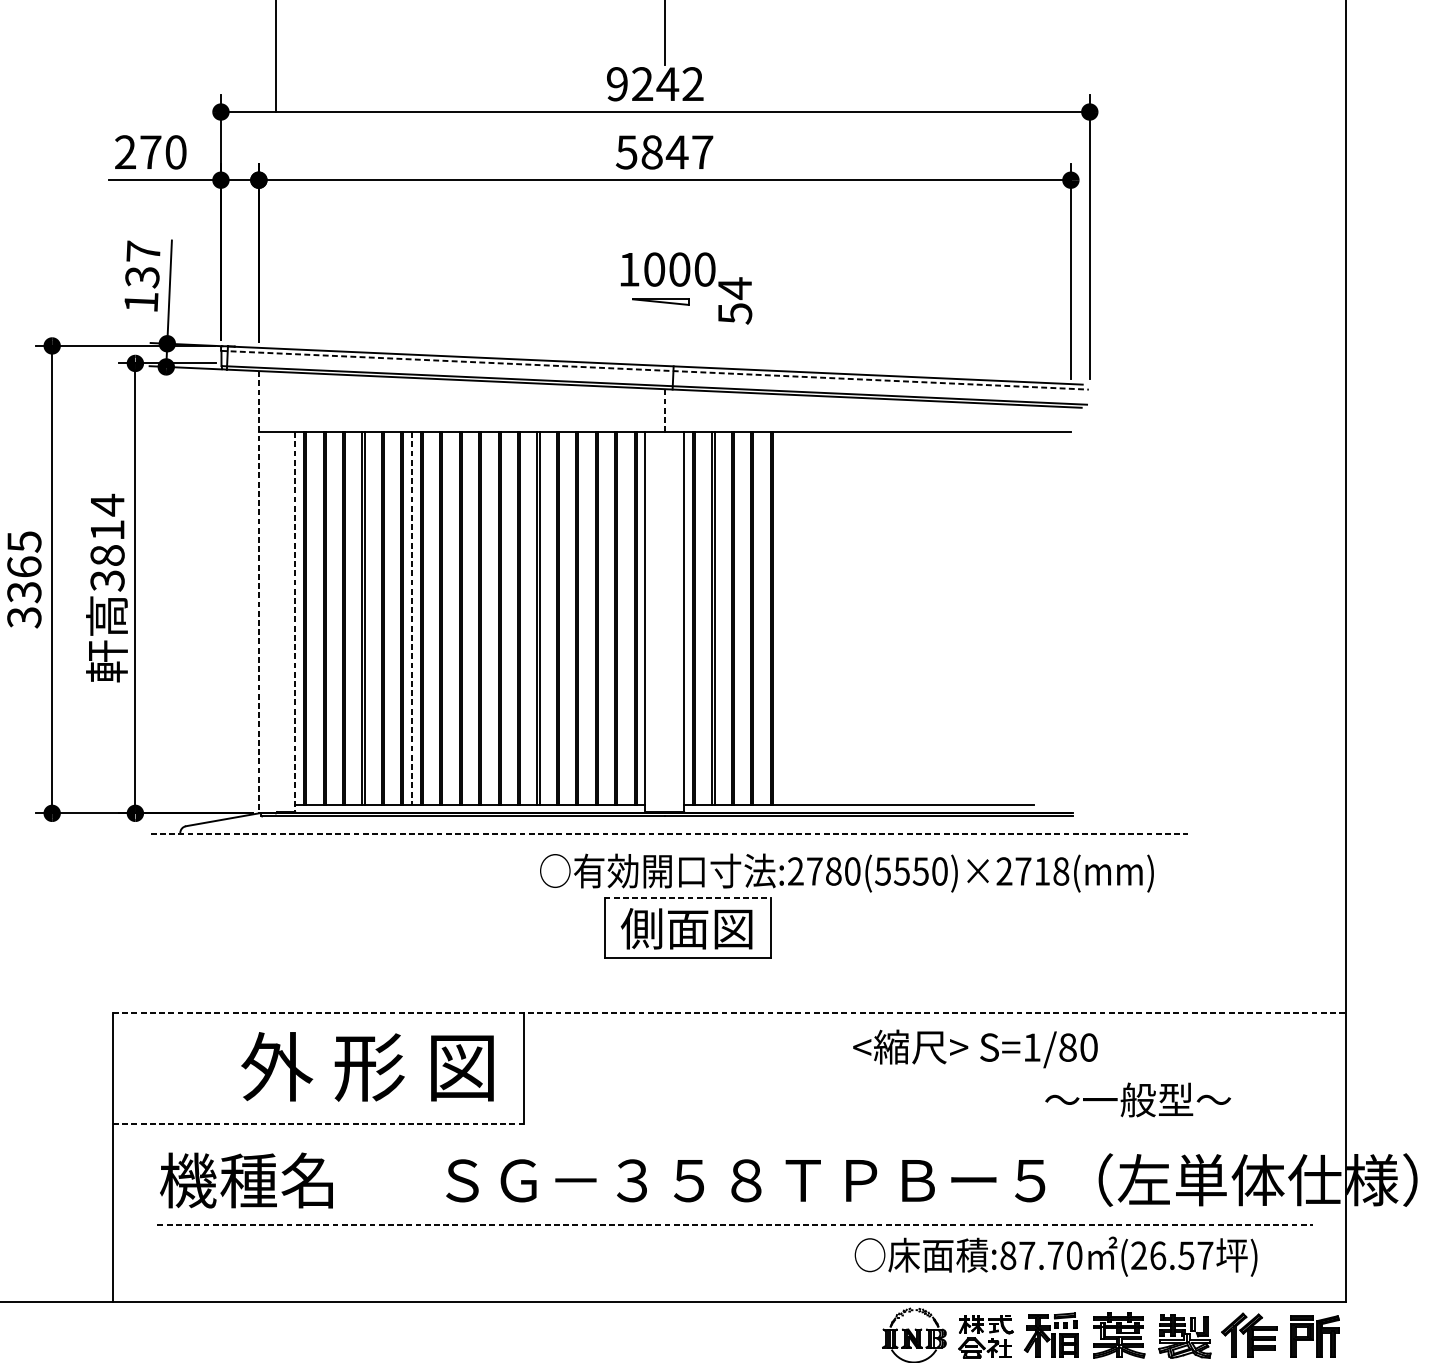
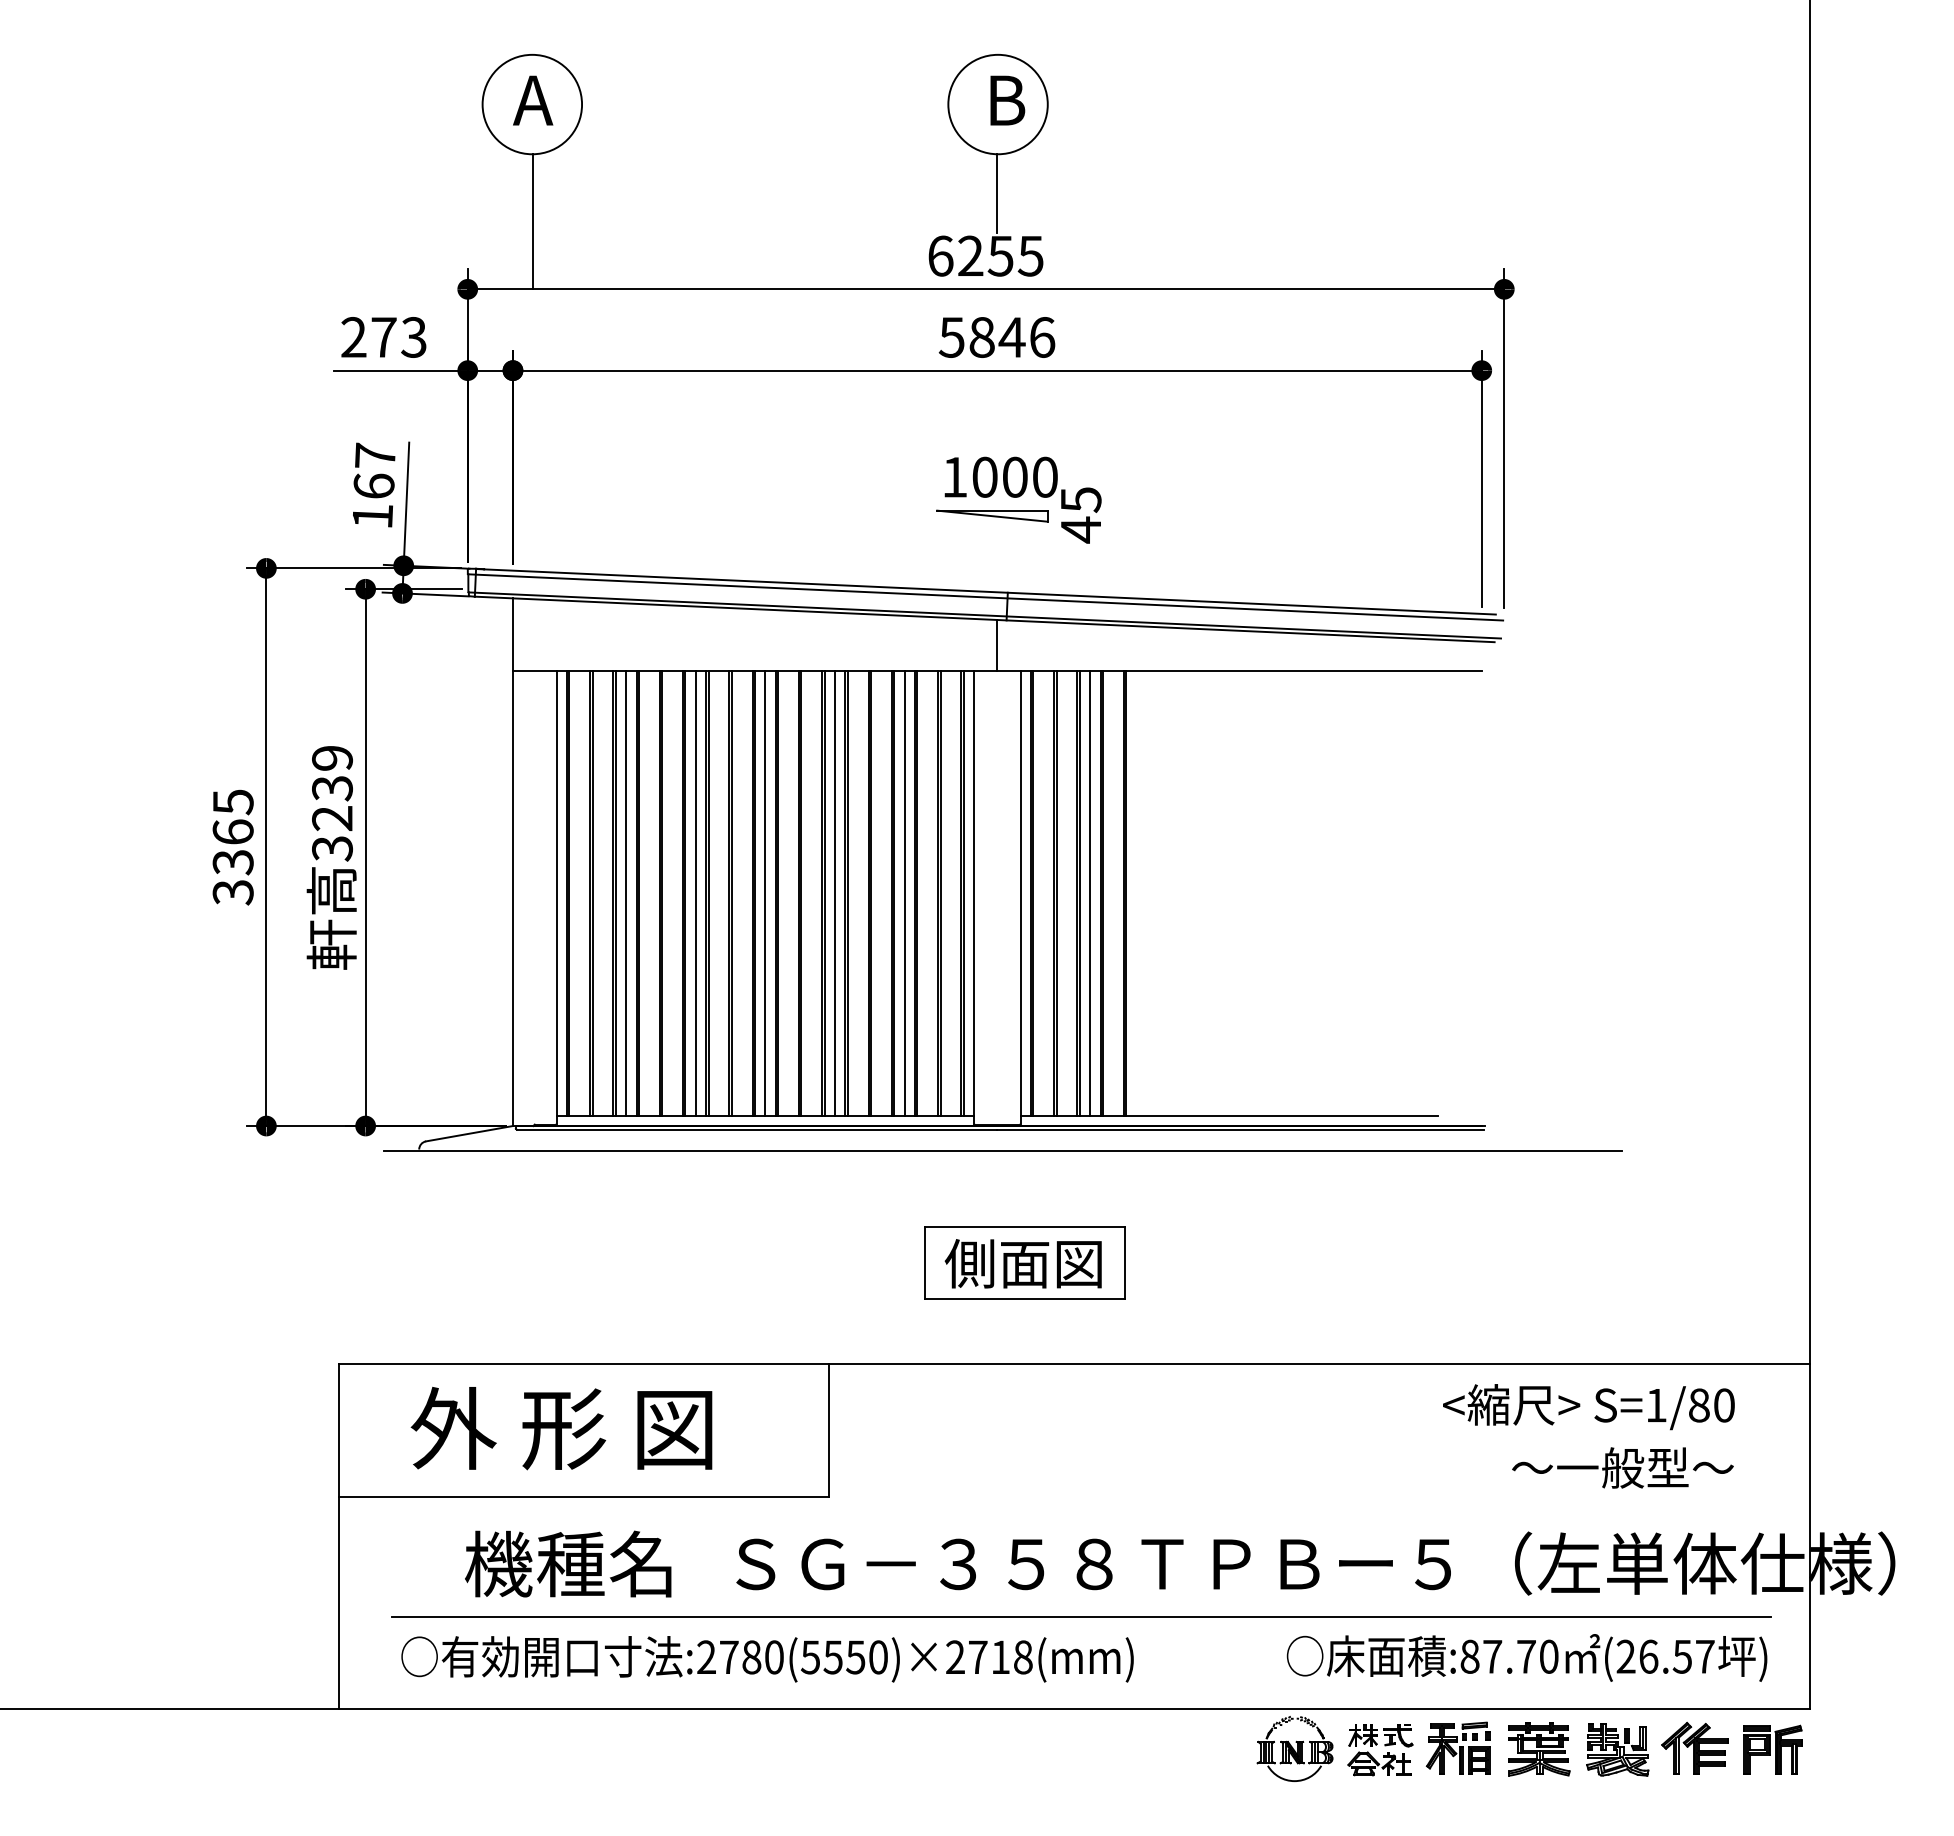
text: (654, 83) -> (985, 255), 9242 -> 6255
text: (175, 152) -> (413, 337), 270 -> 273
text: (702, 152) -> (1042, 337), 5847 -> 5846
text: (141, 277) -> (373, 486), 137 -> 167
text: (735, 300) -> (1081, 514), 54 -> 45
part: (660, 301) -> (992, 515), size x1.67
line: (654, 370) -> (985, 597), dashed -> solid
line: (665, 410) -> (997, 645), dashed -> solid
text: (107, 529) -> (332, 787), 3814 -> 3239
line: (258, 592) -> (512, 862), dashed -> solid
line: (354, 618) -> (626, 893), added
line: (470, 618) -> (765, 893), added
line: (528, 618) -> (834, 893), added
line: (587, 618) -> (904, 893), added
line: (742, 618) -> (1090, 893), added
line: (411, 619) -> (695, 894), dashed -> solid
line: (295, 621) -> (556, 897), dashed -> solid
line: (669, 833) -> (1002, 1150), dashed -> solid
text: (846, 873) -> (767, 1659), moved
line: (687, 897) -> (1024, 1226), dashed -> solid
line: (729, 1012) -> (1074, 1363), dashed -> solid
text: (975, 1049) -> (1588, 1407), moved
text: (367, 1066) -> (561, 1428), moved
text: (1137, 1099) -> (1622, 1467), moved
line: (318, 1123) -> (584, 1496), dashed -> solid
text: (246, 1180) -> (568, 1563), moved
line: (735, 1225) -> (1081, 1617), dashed -> solid
text: (1055, 1256) -> (1526, 1657), moved

